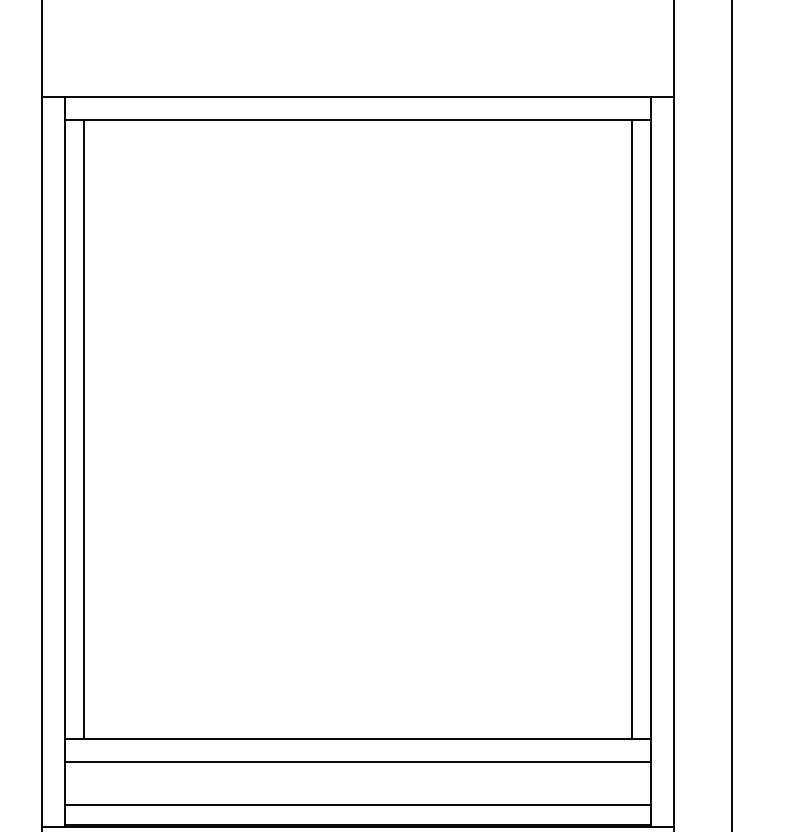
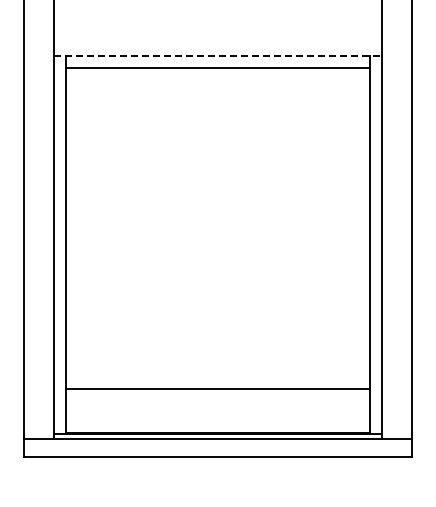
line: (358, 96) -> (218, 55), solid -> dashed
line: (83, 428) -> (75, 227), removed
line: (632, 428) -> (360, 227), removed
line: (356, 762) -> (217, 400), removed
line: (356, 804) -> (217, 422), removed

